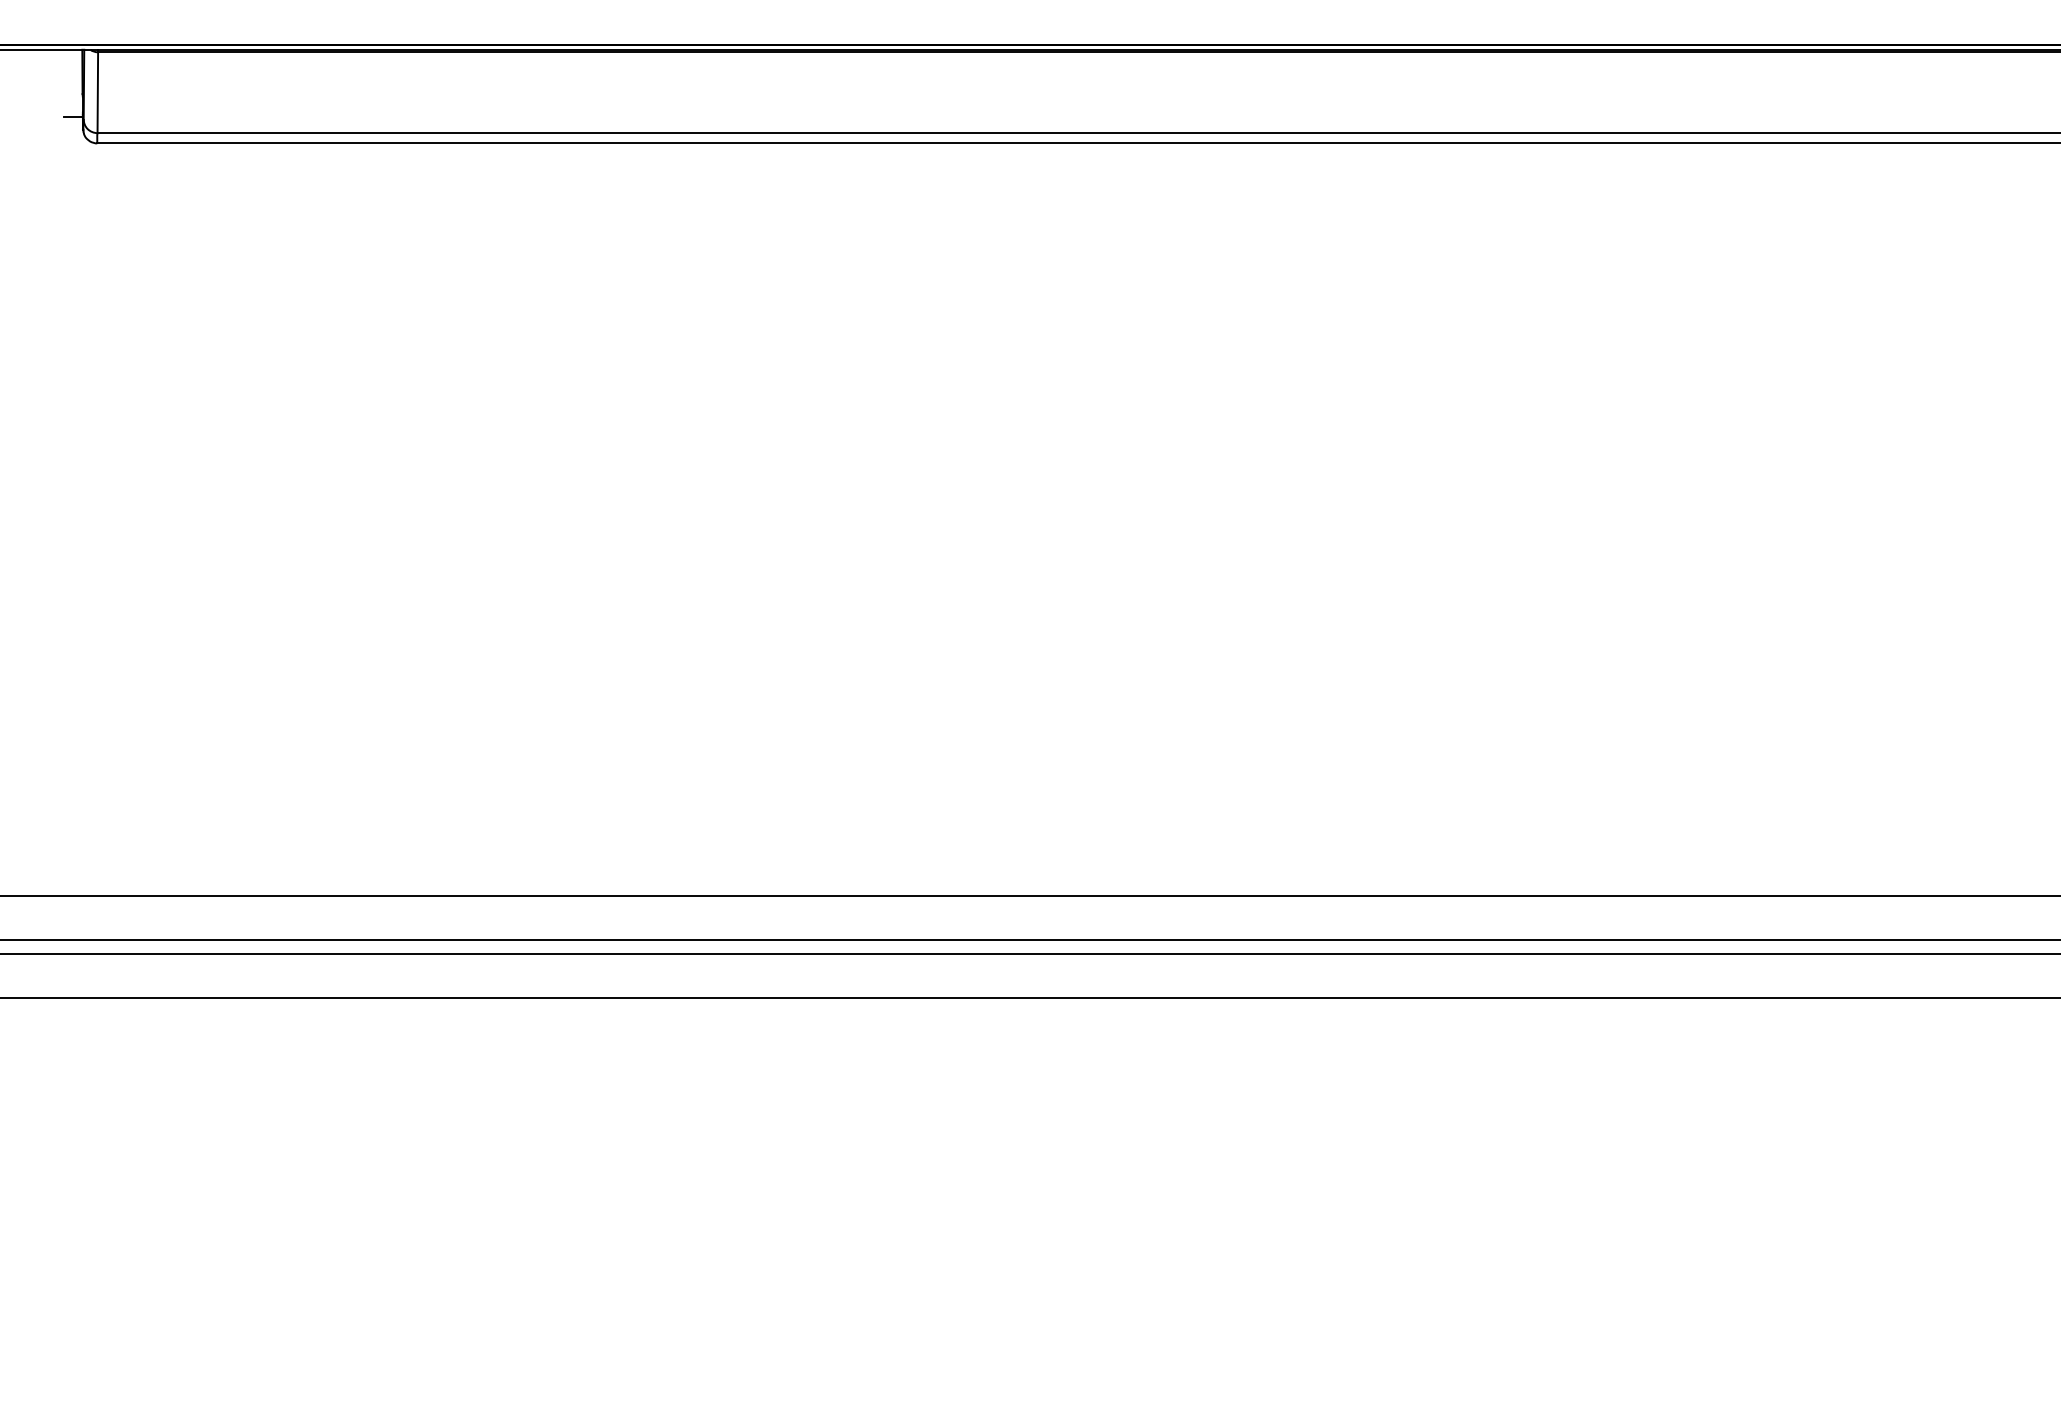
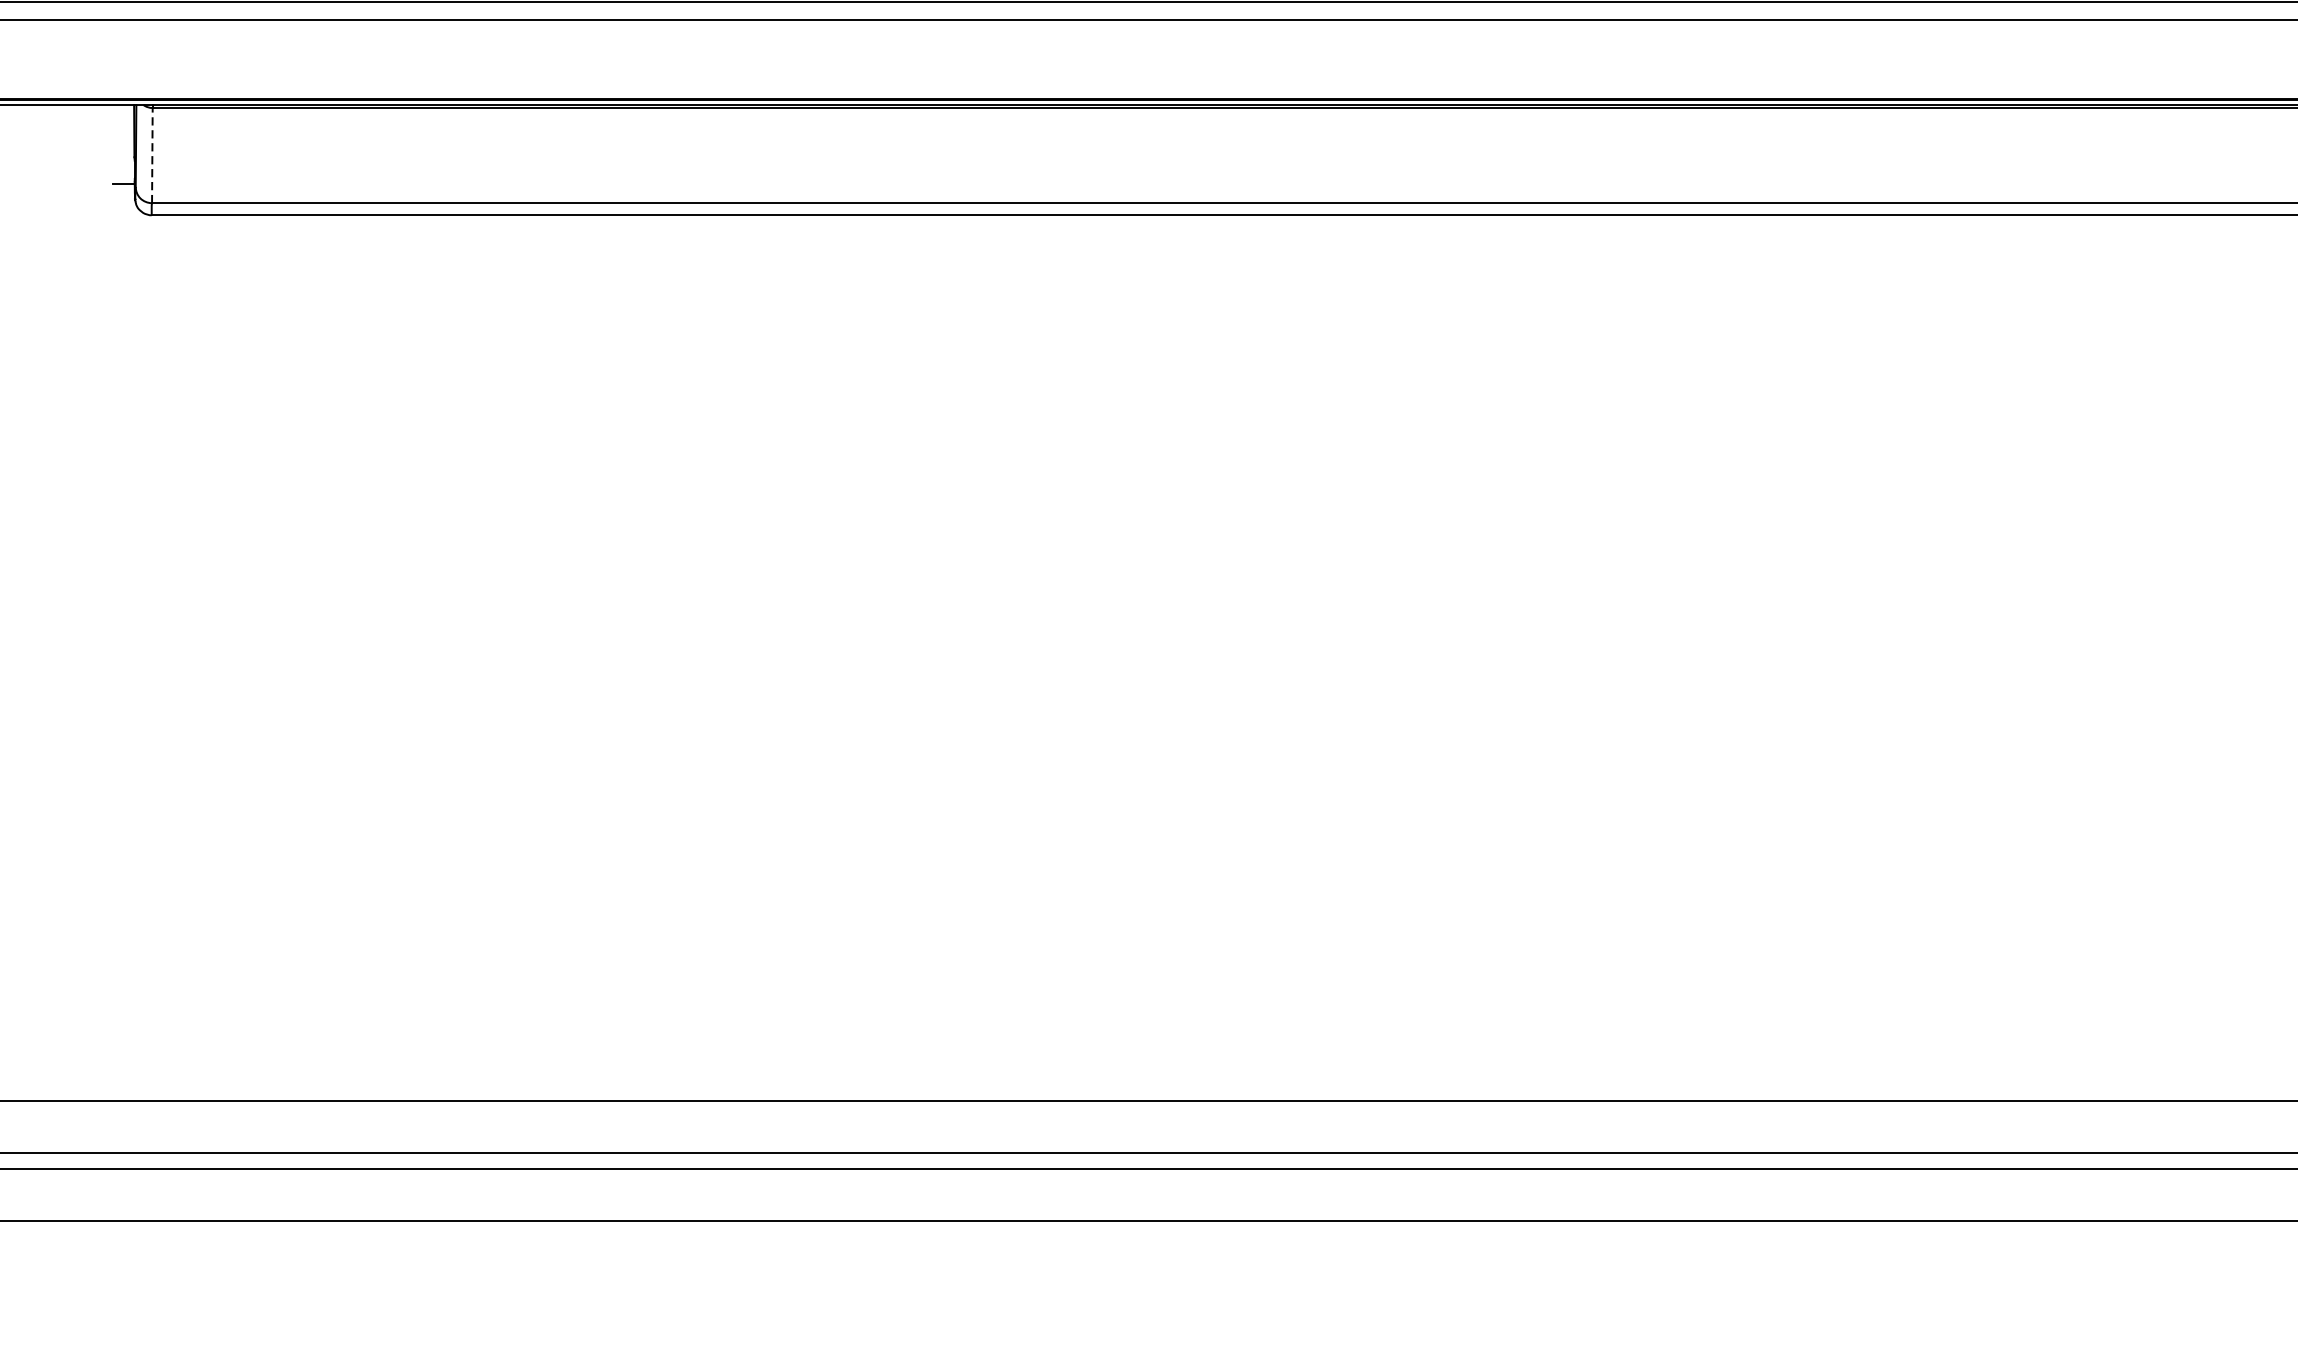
line: (97, 92) -> (151, 155), solid -> dashed

